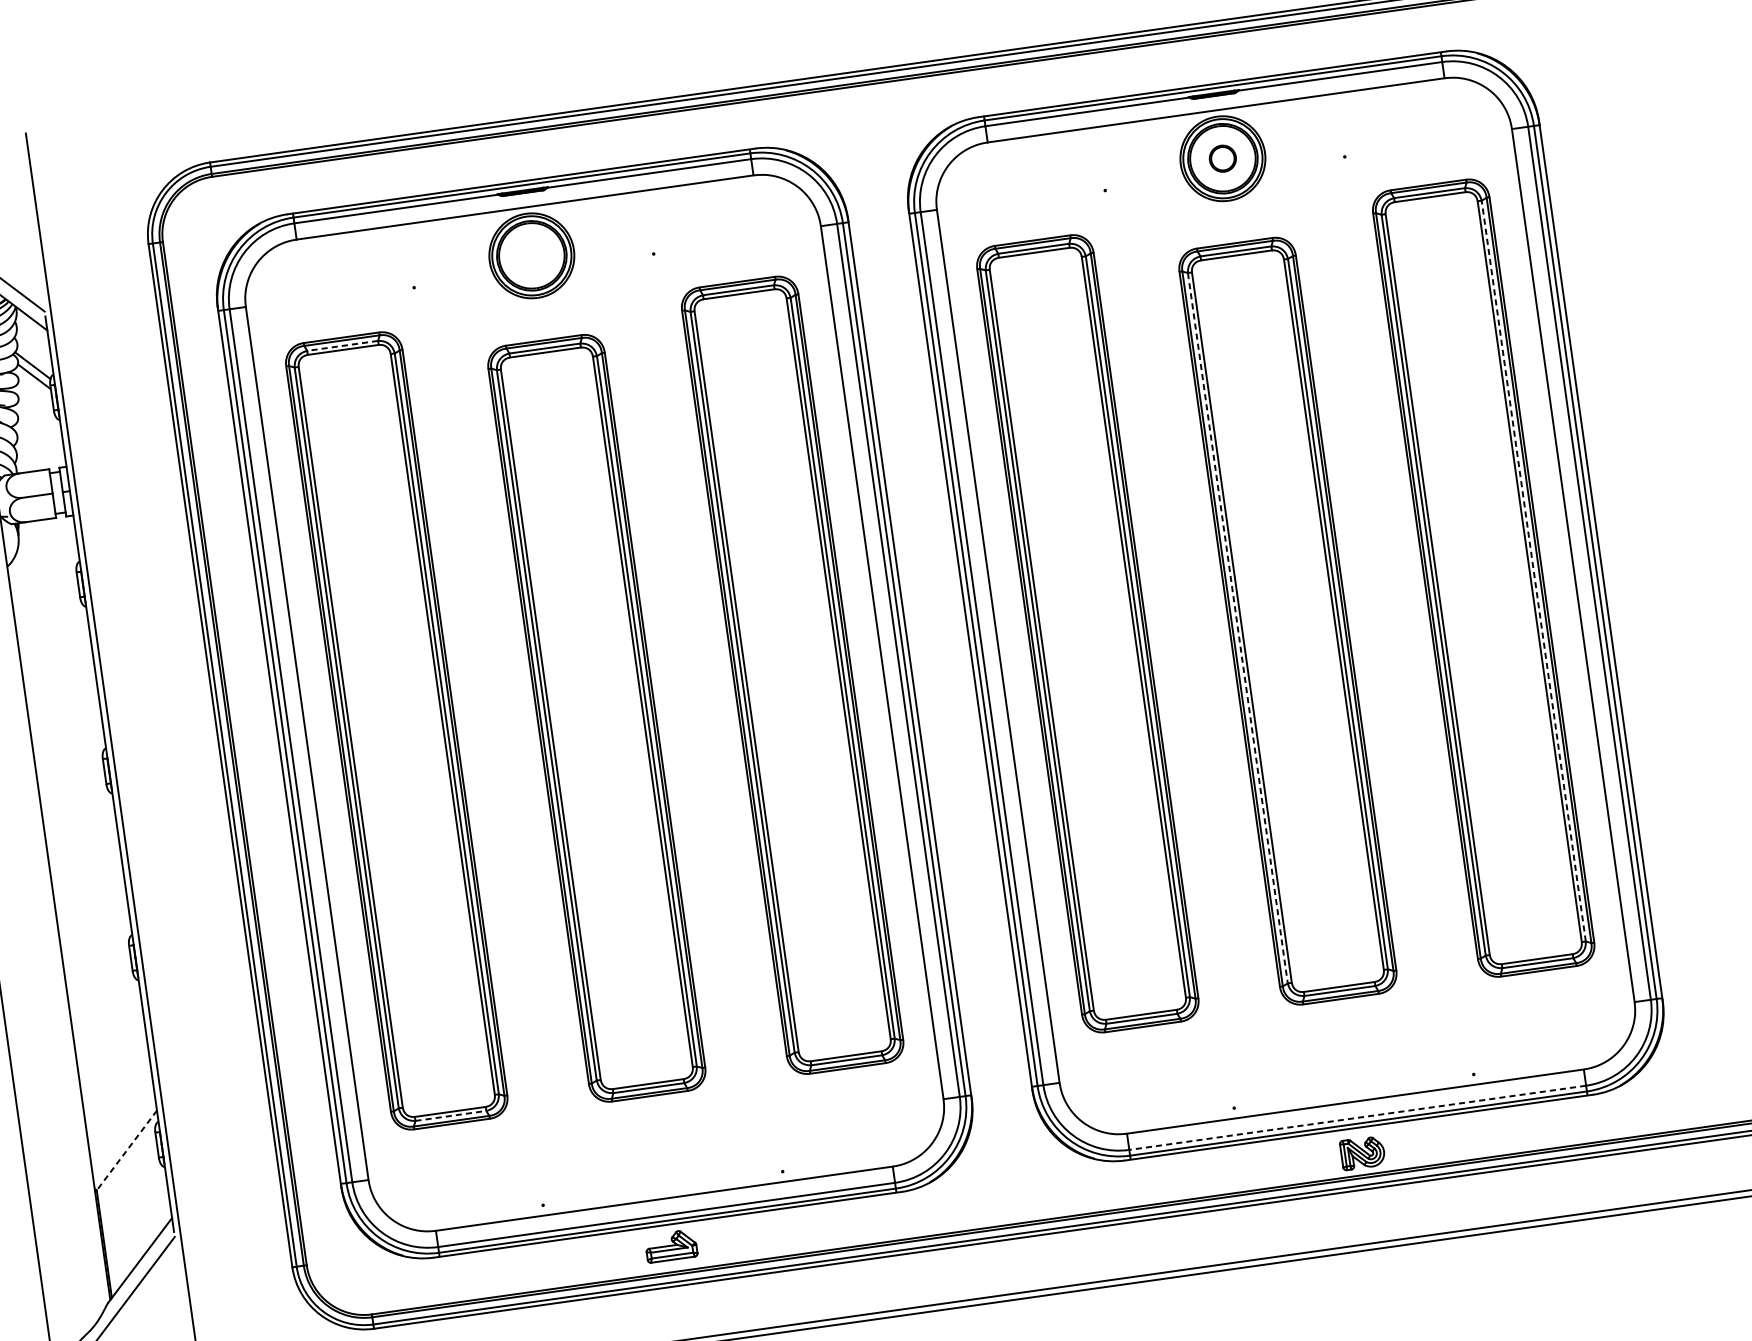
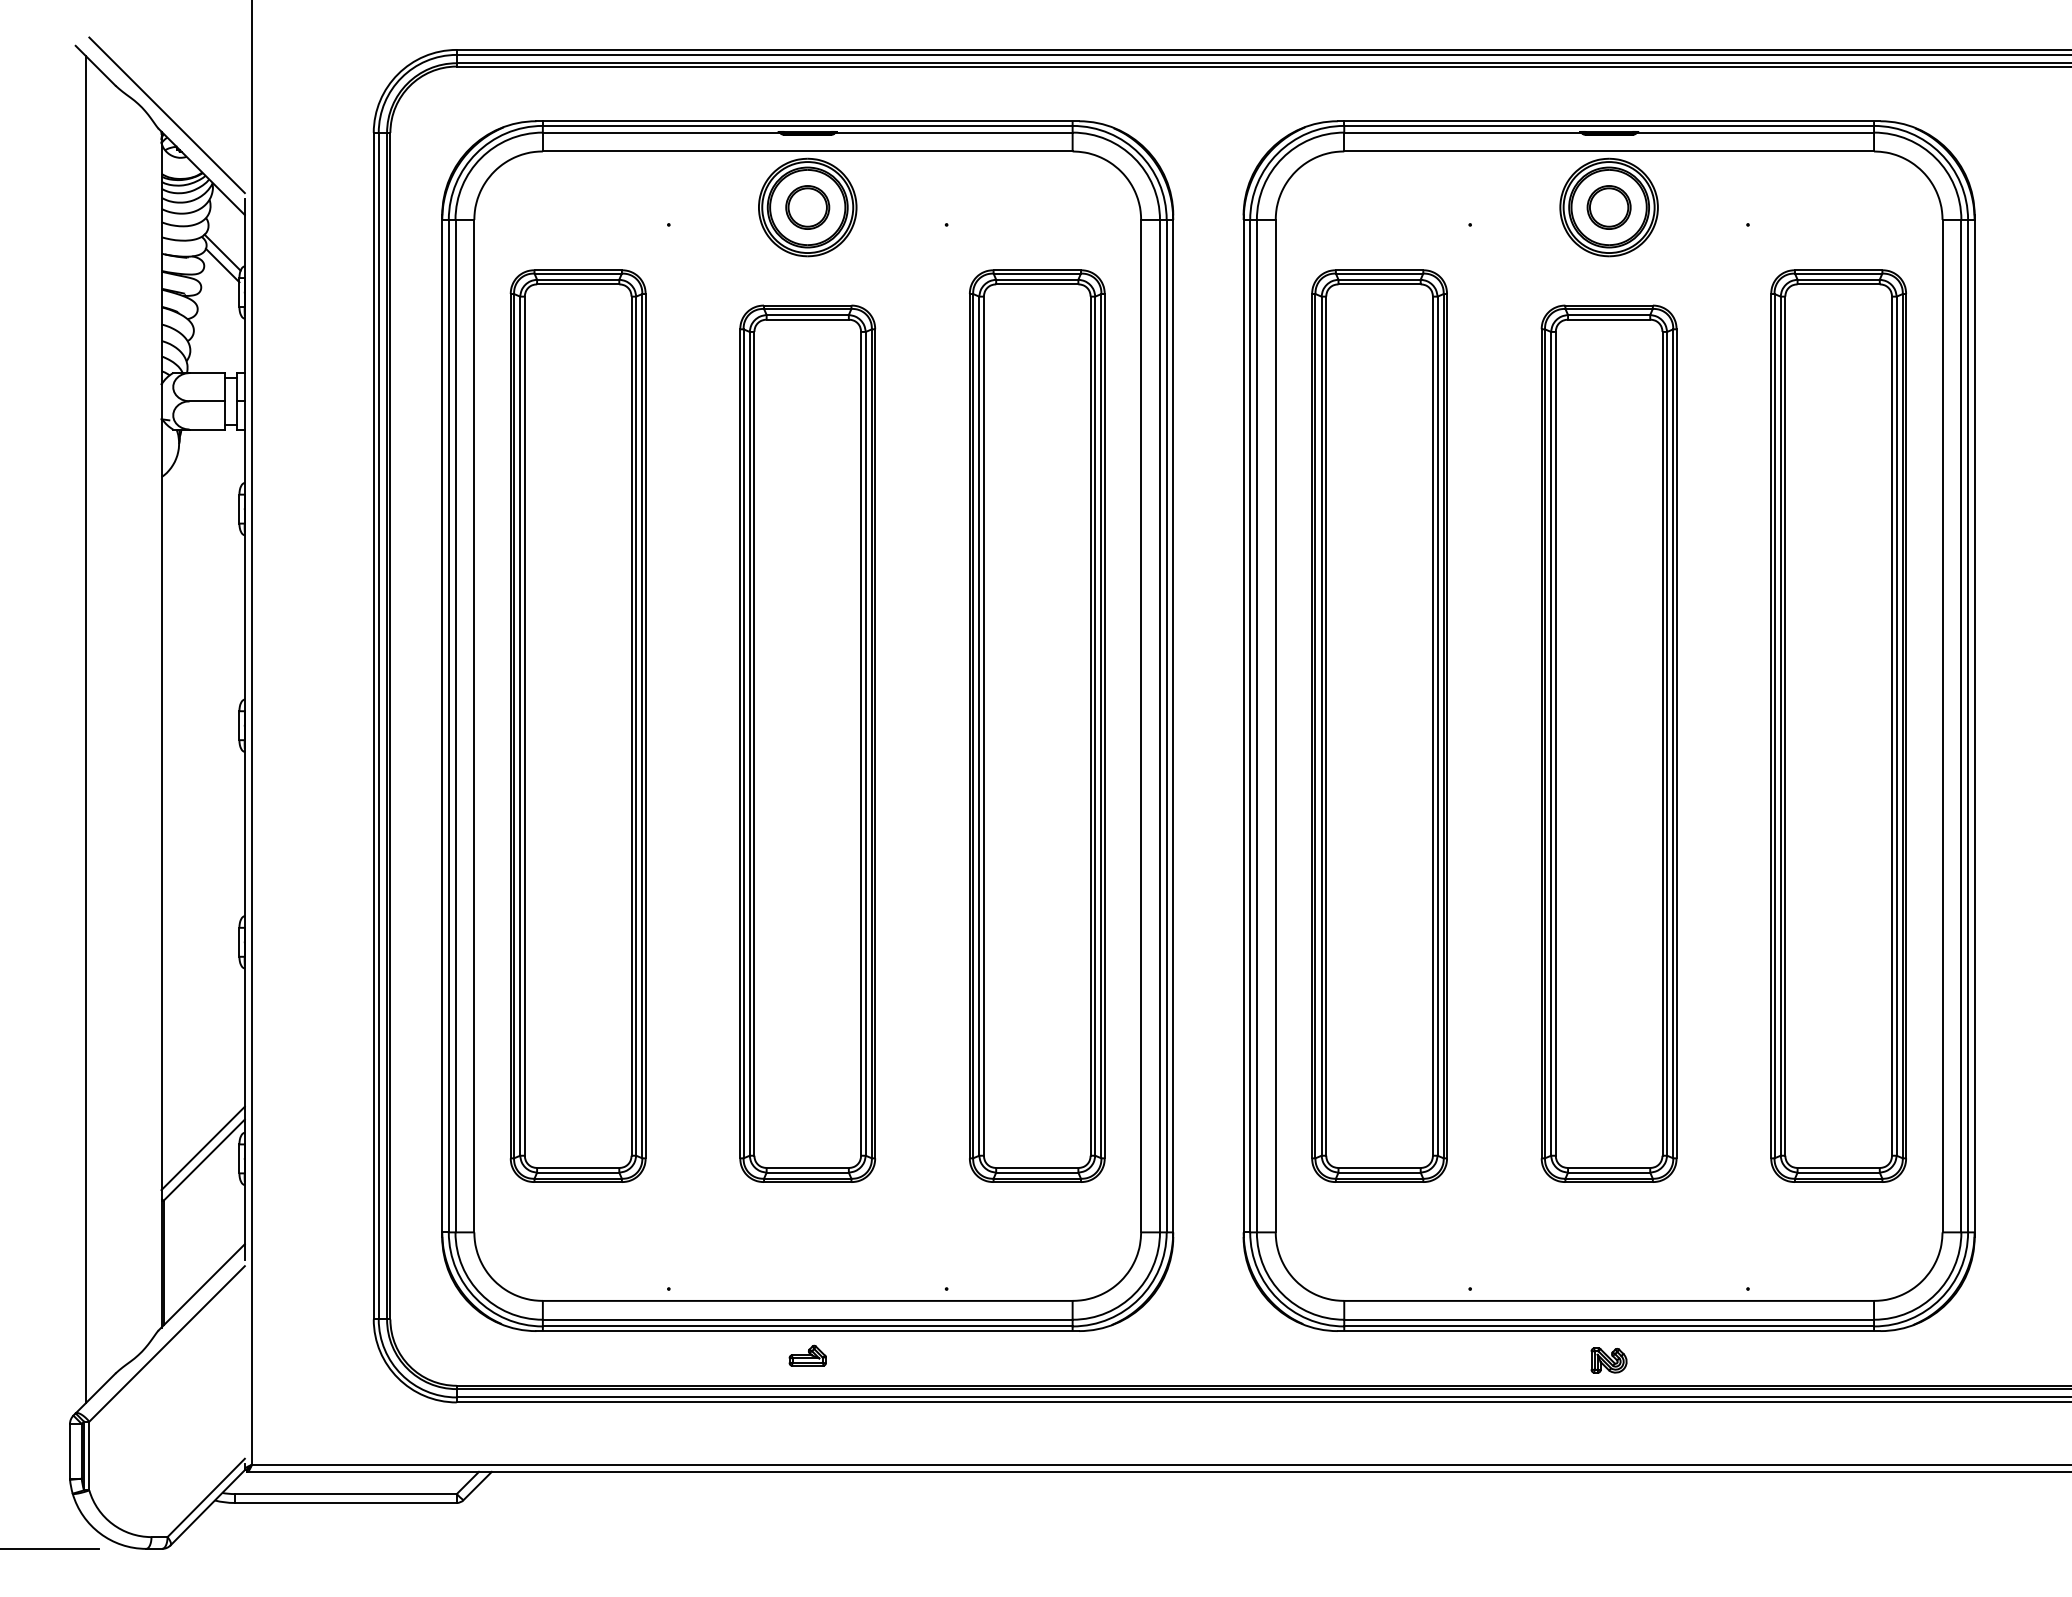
part: (1222, 158) -> (1608, 207), size x1.43
part: (531, 255) -> (807, 207), added
line: (342, 345) -> (577, 279), dashed -> solid
line: (1533, 571) -> (1896, 726), dashed -> solid
line: (1238, 627) -> (1551, 743), dashed -> solid
line: (451, 1115) -> (578, 1172), dashed -> solid
line: (1358, 1117) -> (1609, 1319), dashed -> solid
line: (123, 1140) -> (202, 1148), added
line: (126, 1150) -> (203, 1160), dashed -> solid
part: (1362, 1153) -> (1608, 1360), size x0.71
part: (670, 1245) -> (807, 1355), size x0.62

